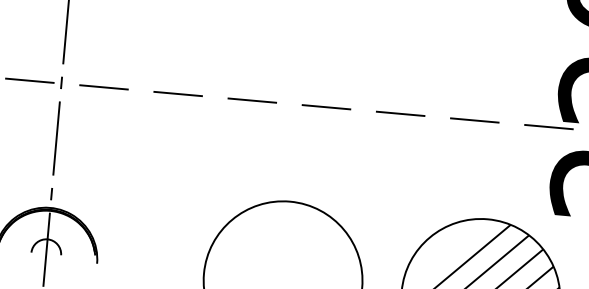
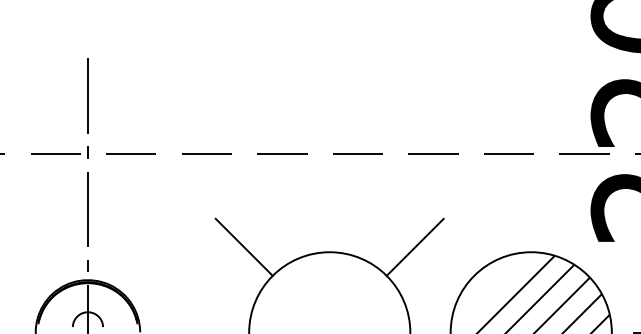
line: (206, 188) -> (243, 246), added
line: (373, 203) -> (414, 246), added

